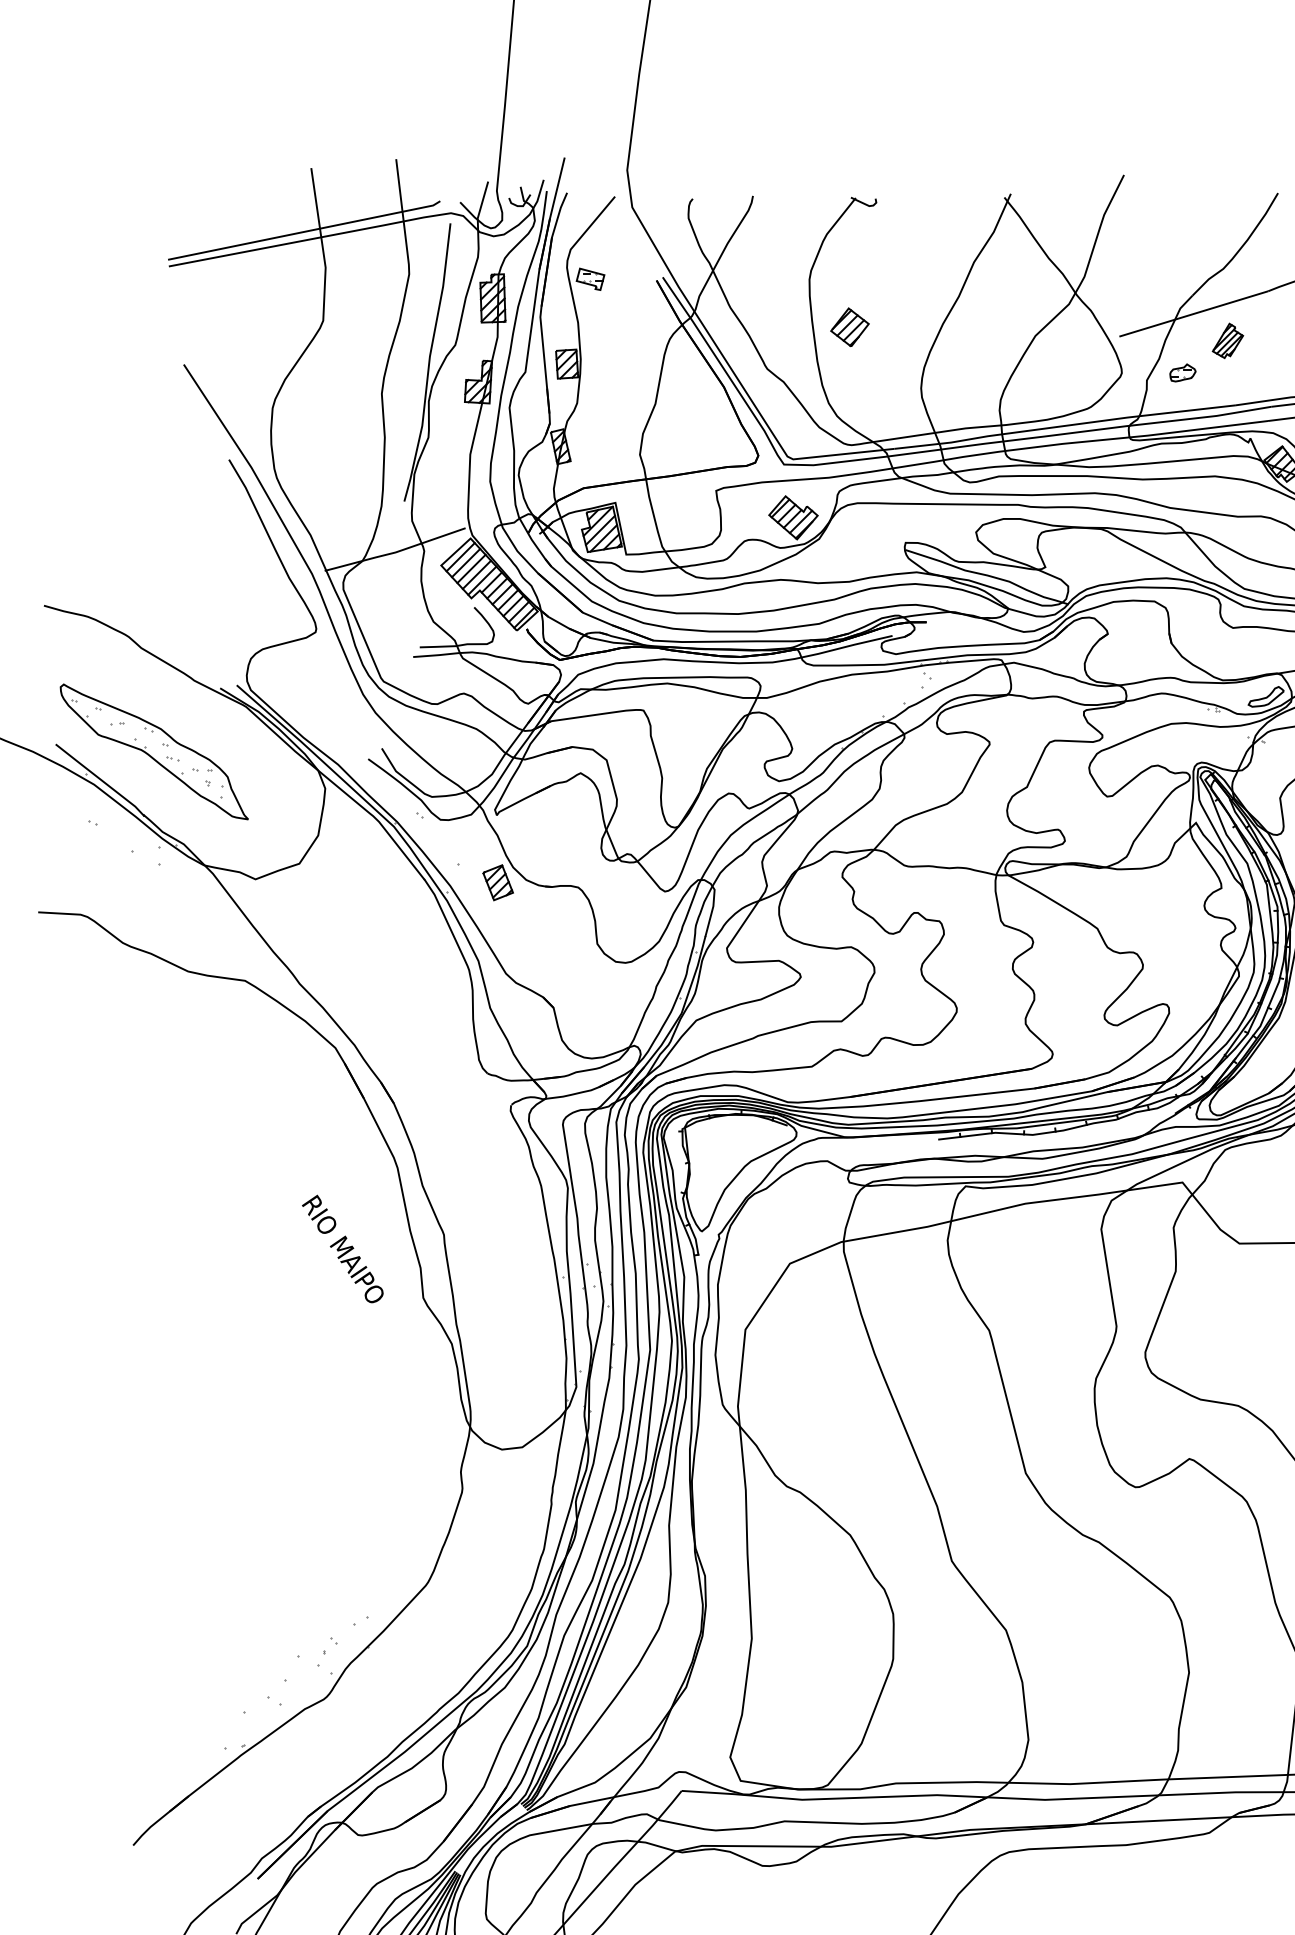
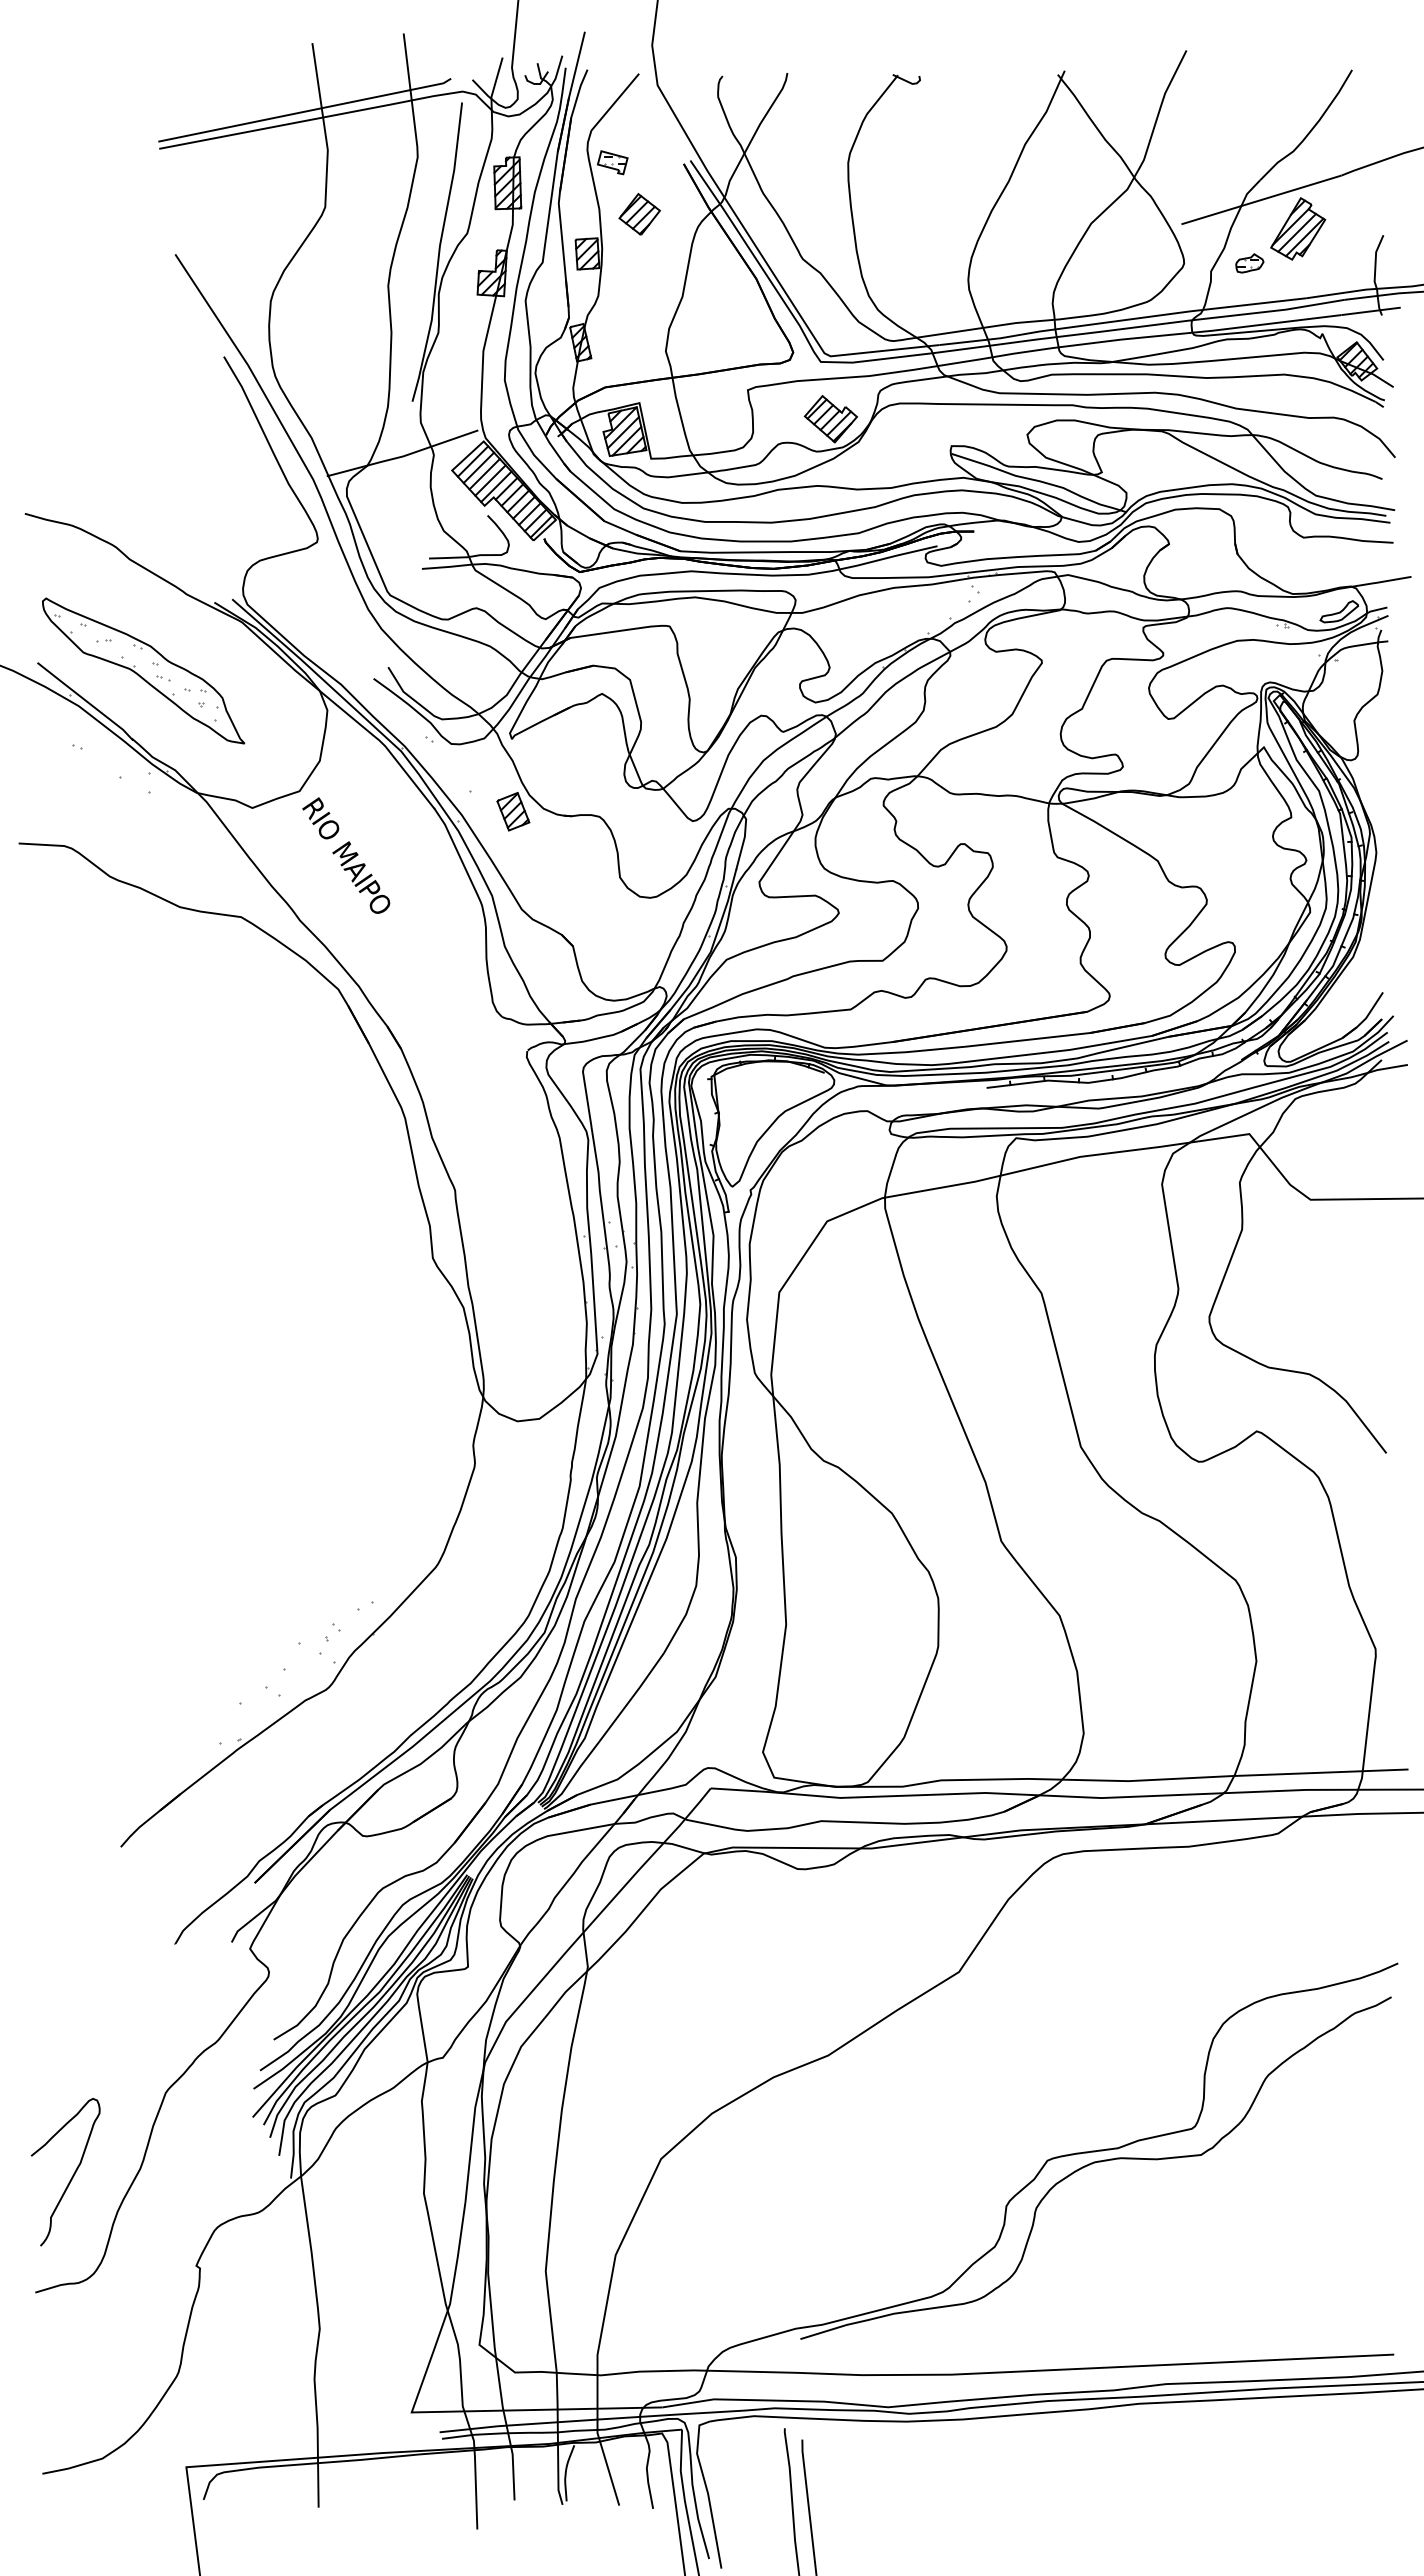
part: (849, 327) -> (639, 214), moved
part: (1228, 340) -> (1298, 228), size x1.67
text: (343, 1248) -> (346, 855), moved

